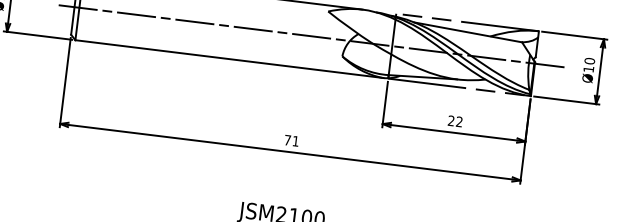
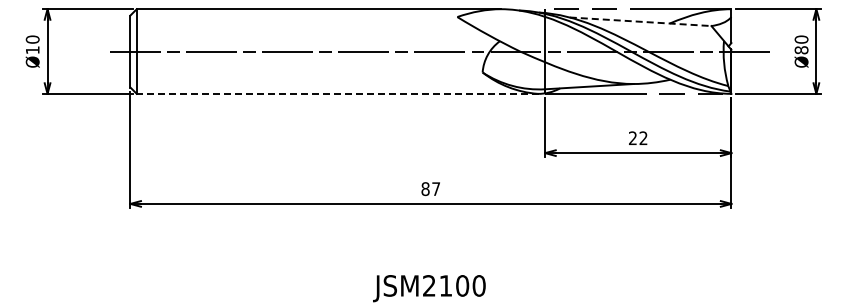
line: (468, 32) -> (640, 21), solid -> dashed
line: (229, 58) -> (337, 93), solid -> dashed
text: (588, 69) -> (801, 50), Ø10 -> Ø80
text: (291, 141) -> (430, 189), 71 -> 87

